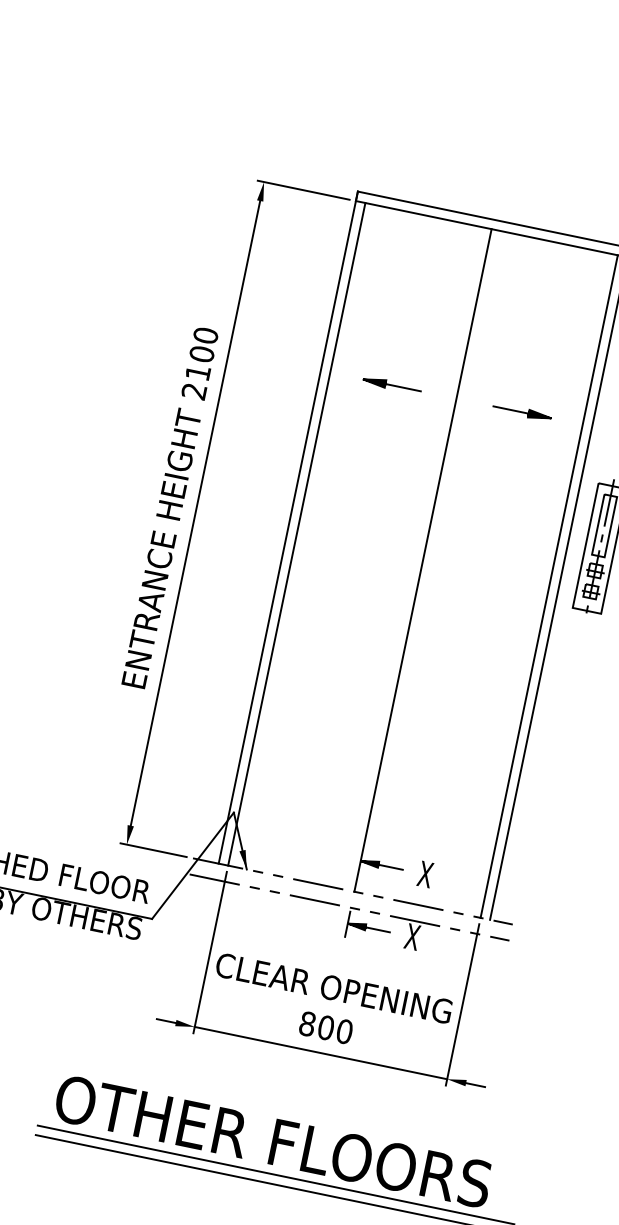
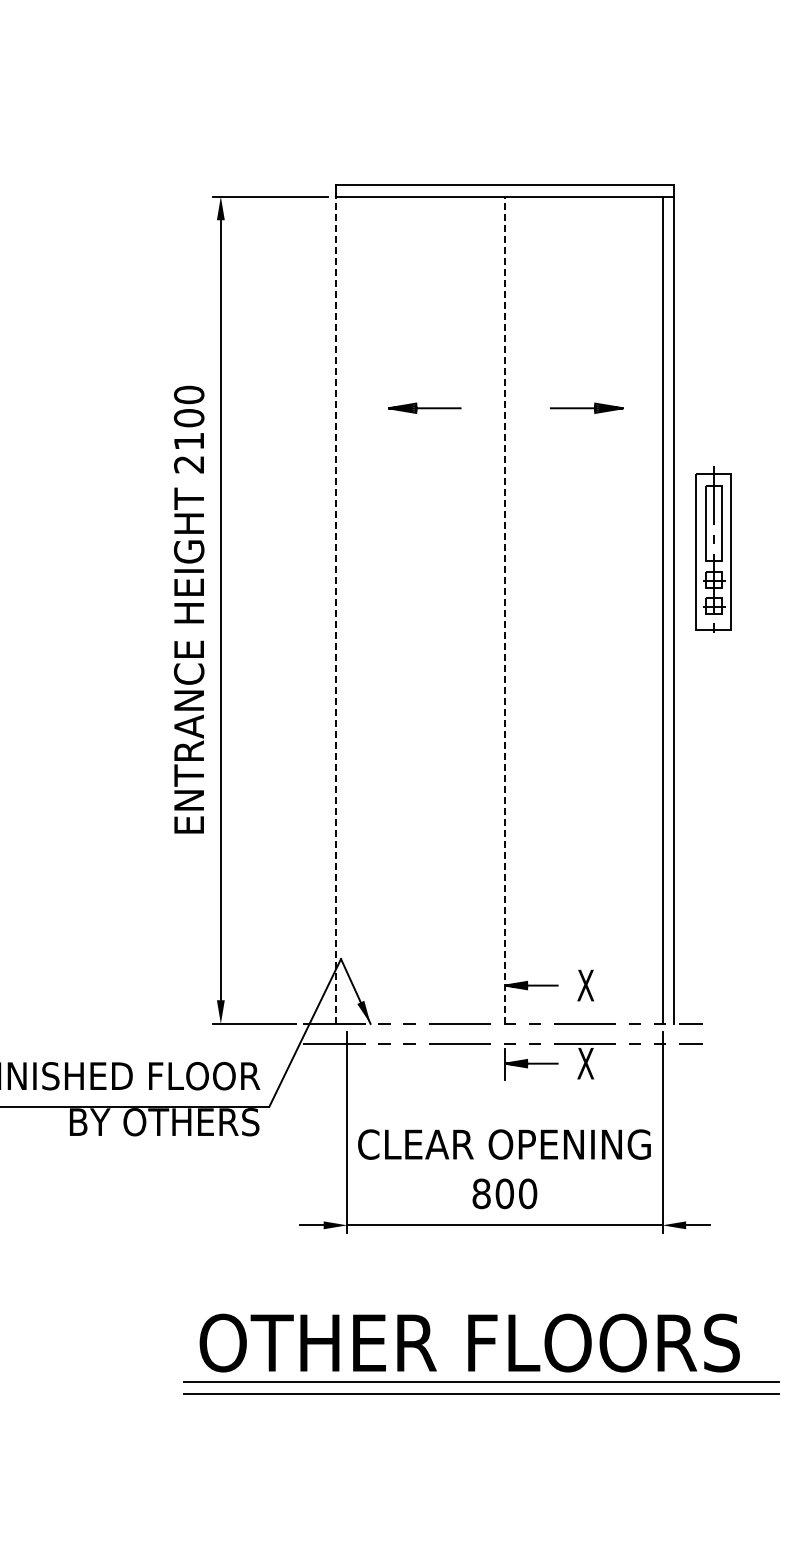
line: (288, 527) -> (335, 604), solid -> dashed
line: (297, 533) -> (347, 609), removed
line: (422, 560) -> (504, 610), solid -> dashed

